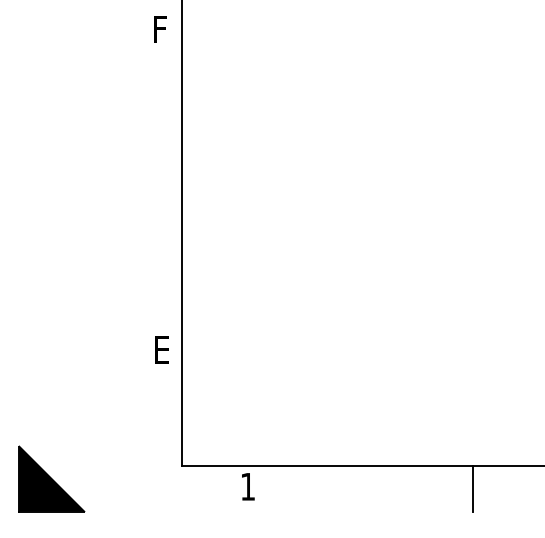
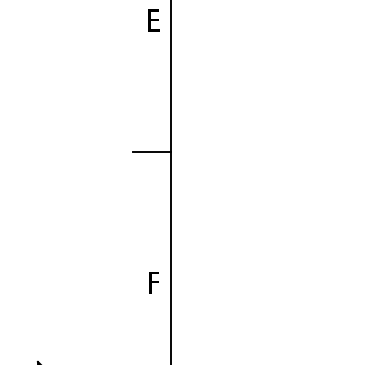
text: (162, 29) -> (155, 20), F -> E
line: (158, 190) -> (151, 152), added
text: (163, 349) -> (155, 282), E -> F

